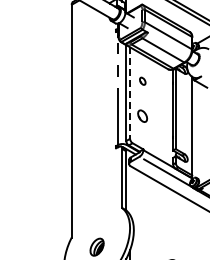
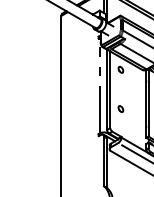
part: (142, 80) -> (120, 69), moved
line: (130, 93) -> (110, 90), dashed -> solid
part: (142, 115) -> (120, 108), size x0.62

